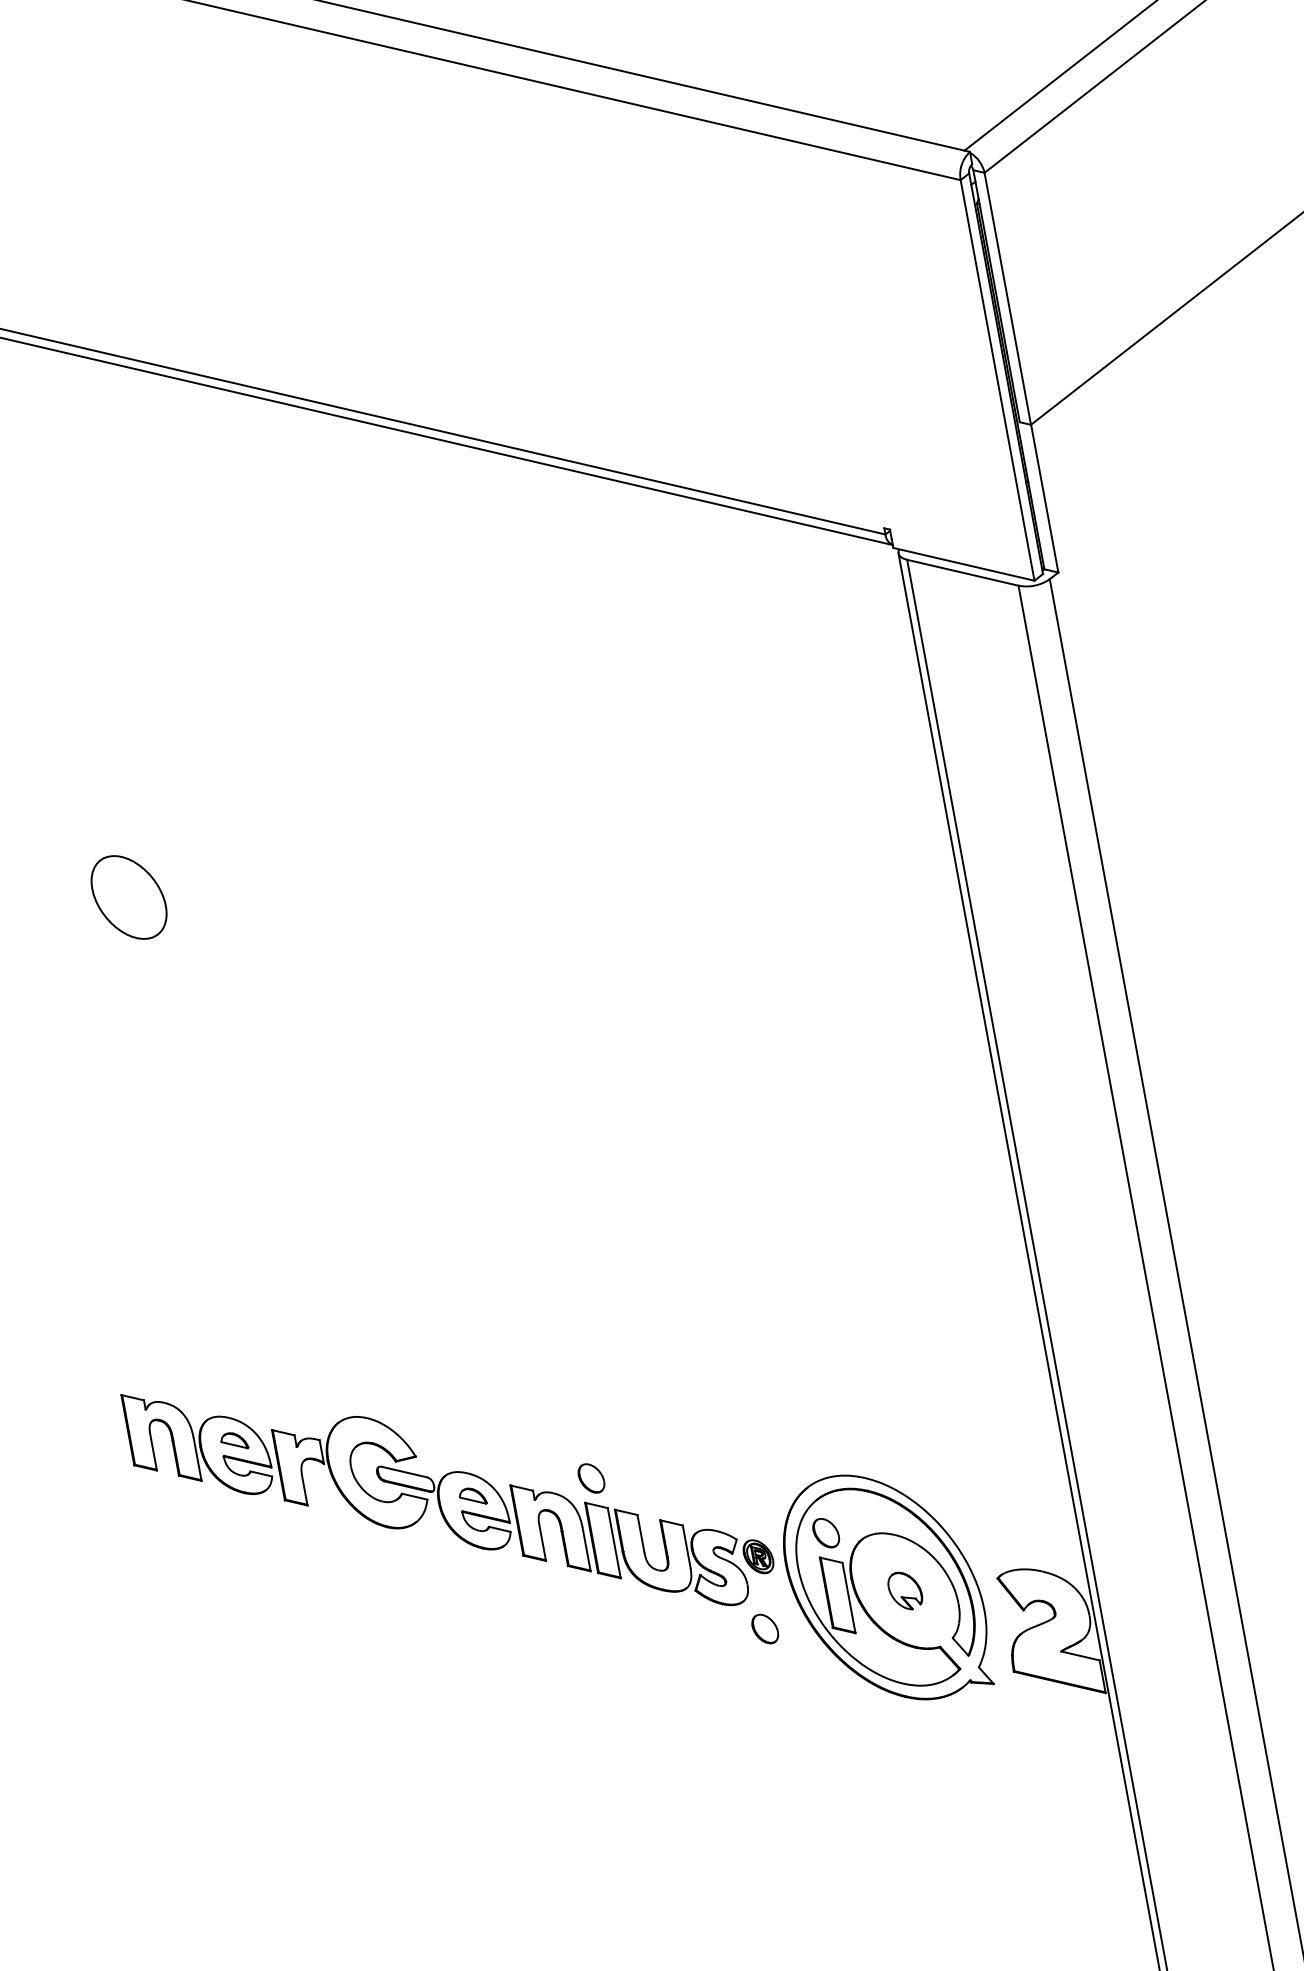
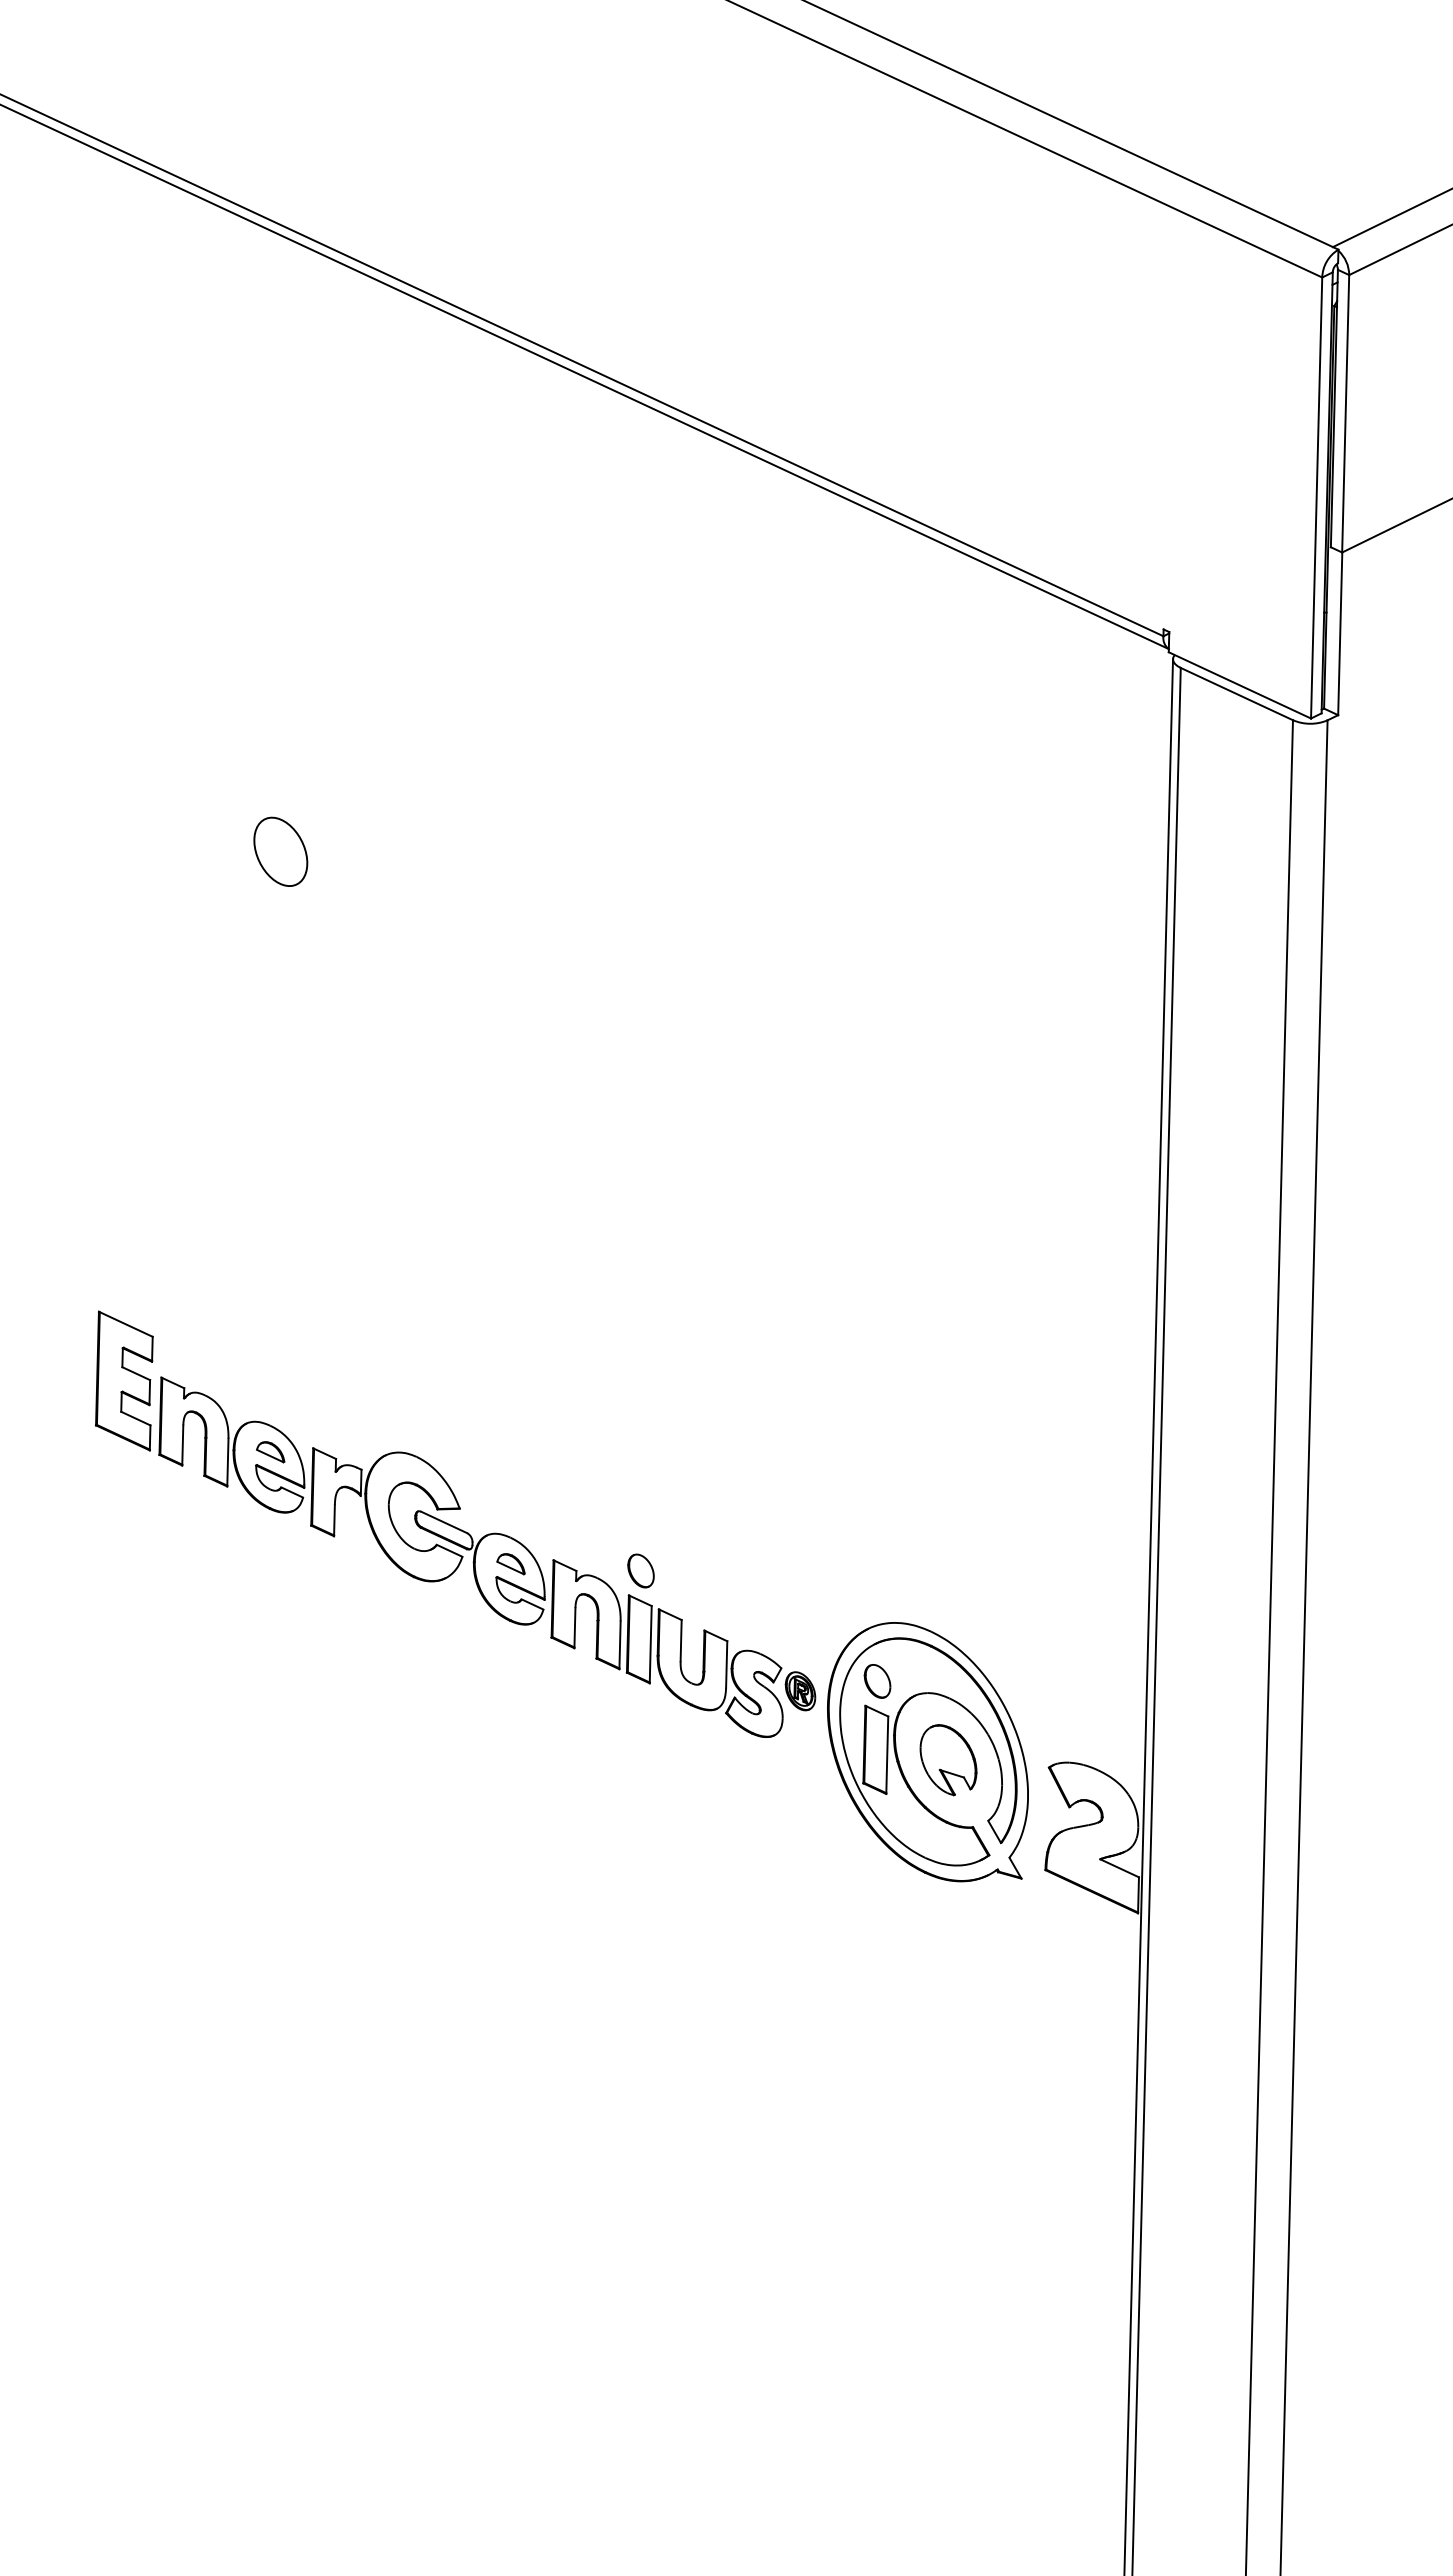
part: (128, 897) -> (280, 851), size x0.71
part: (88, 1404) -> (124, 1380), added
part: (905, 1591) -> (948, 1760), size x1.67
part: (765, 1629) -> (791, 1769), removed

